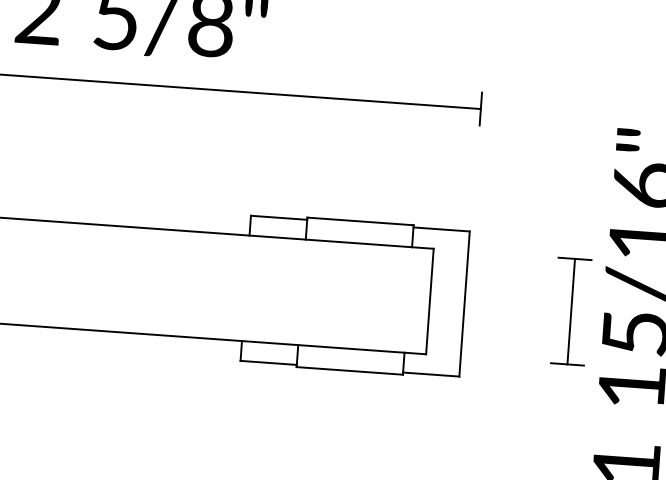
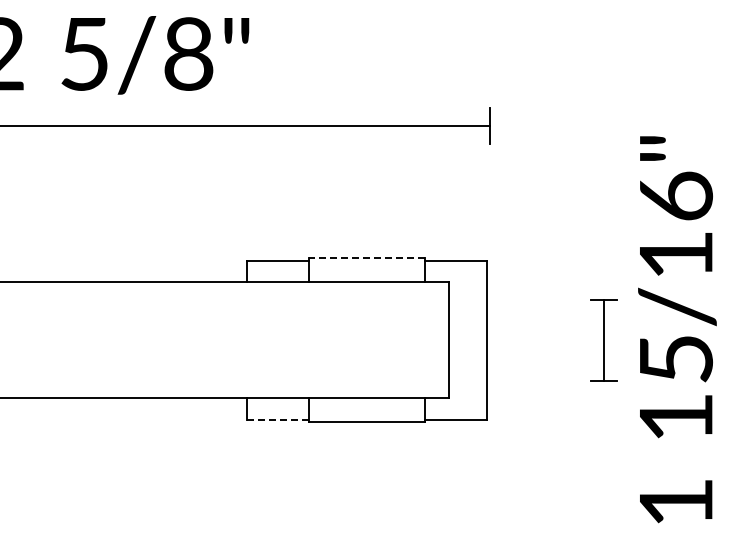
line: (360, 221) -> (366, 258), solid -> dashed
part: (570, 310) -> (603, 339), size x0.7
line: (268, 362) -> (277, 419), solid -> dashed

